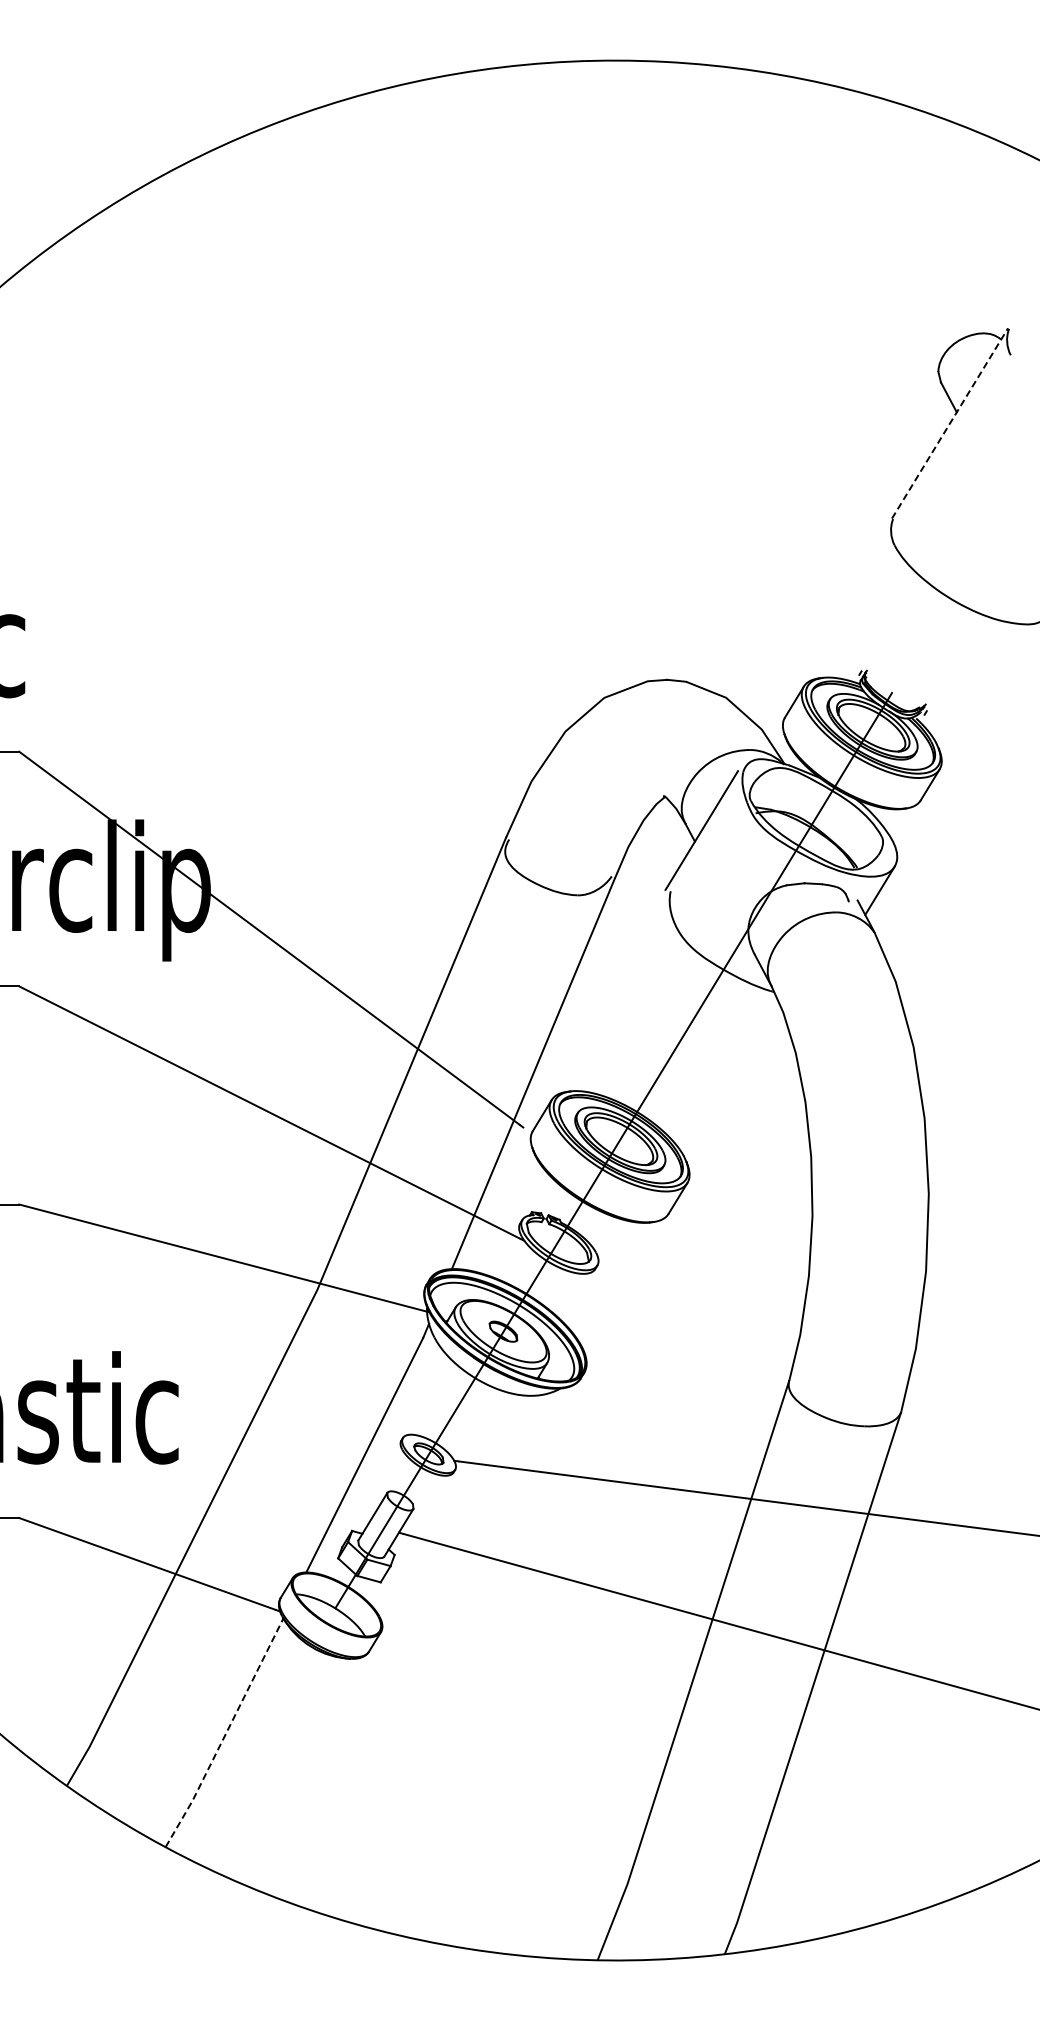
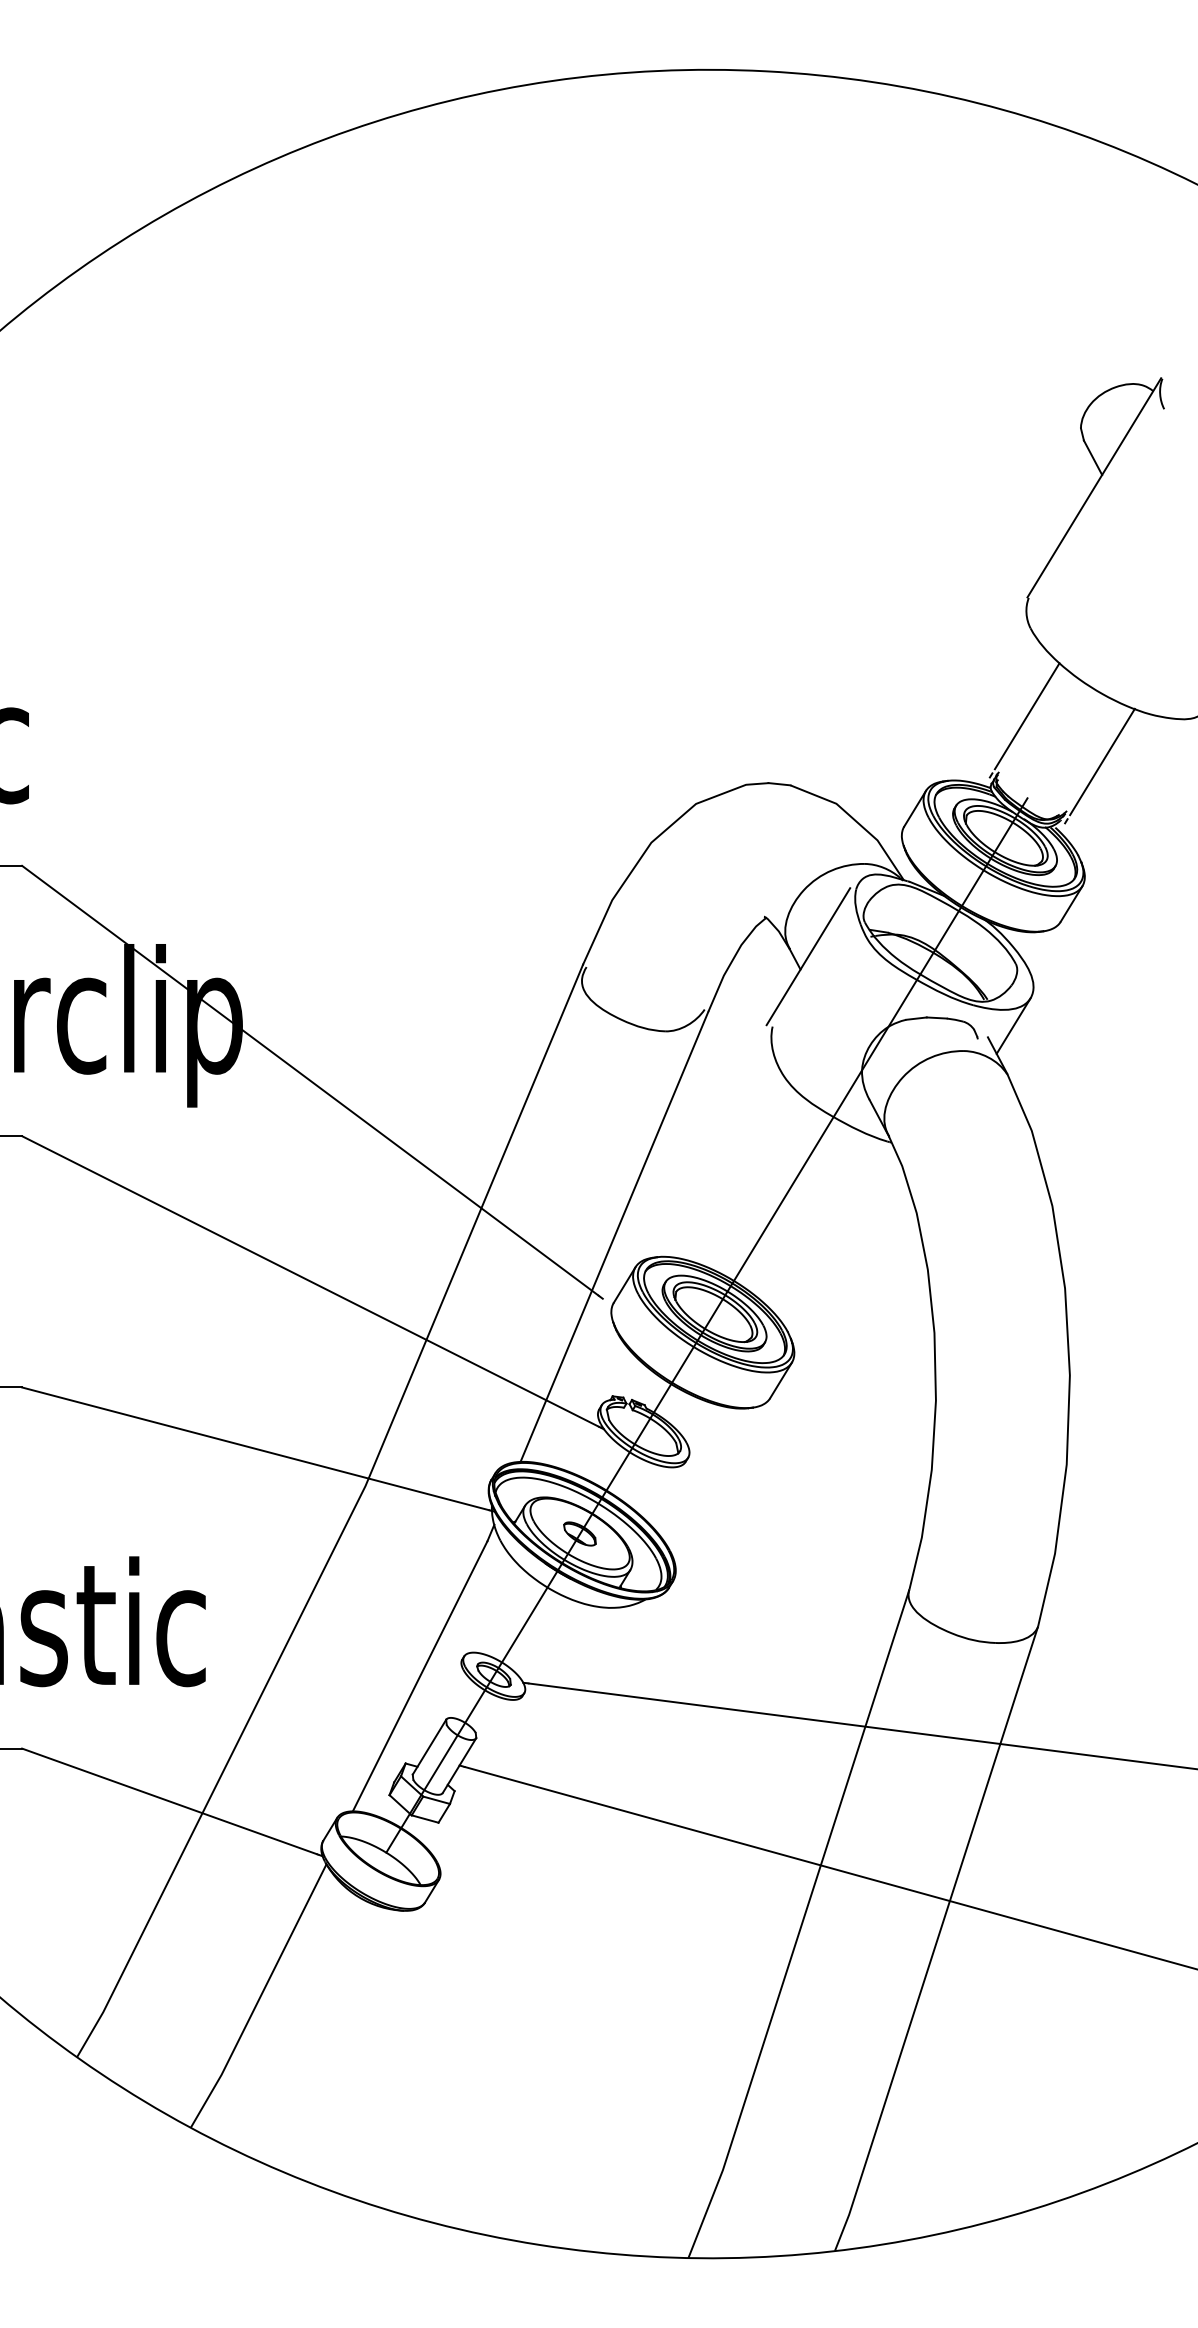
line: (950, 423) -> (1094, 487), dashed -> solid
line: (891, 621) -> (1026, 715), added
line: (956, 661) -> (1101, 761), added
line: (226, 1733) -> (260, 1996), dashed -> solid

